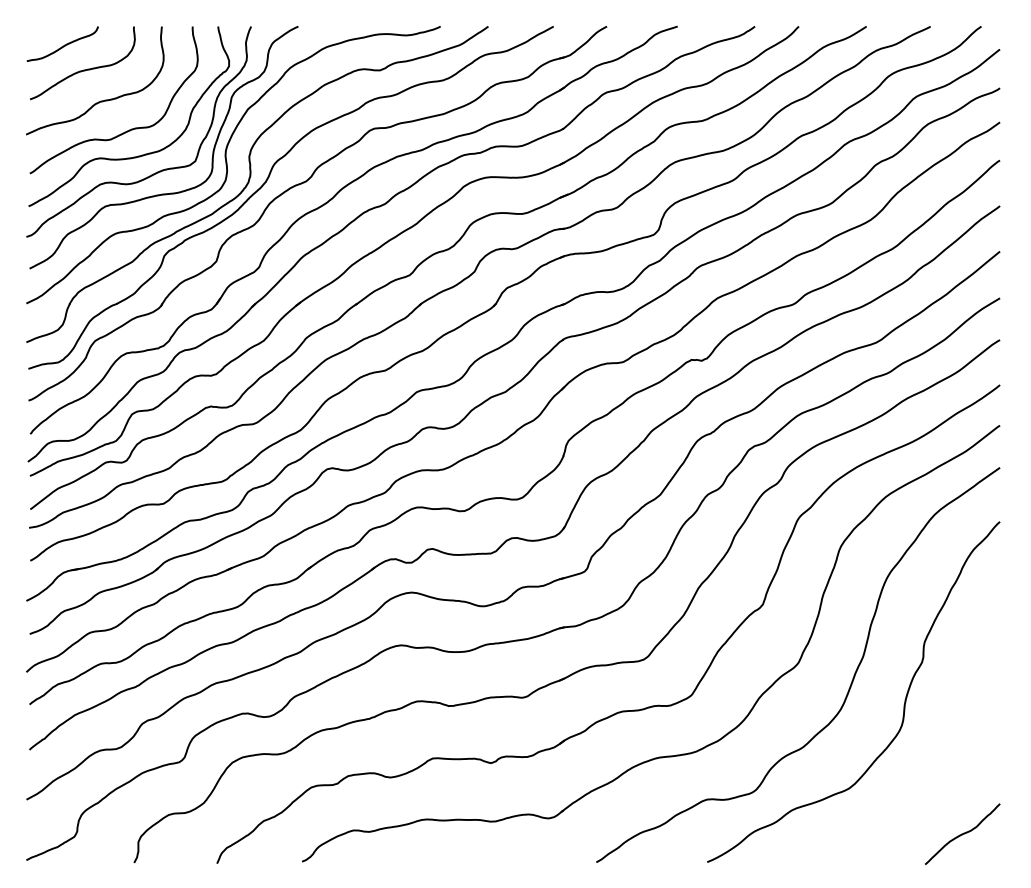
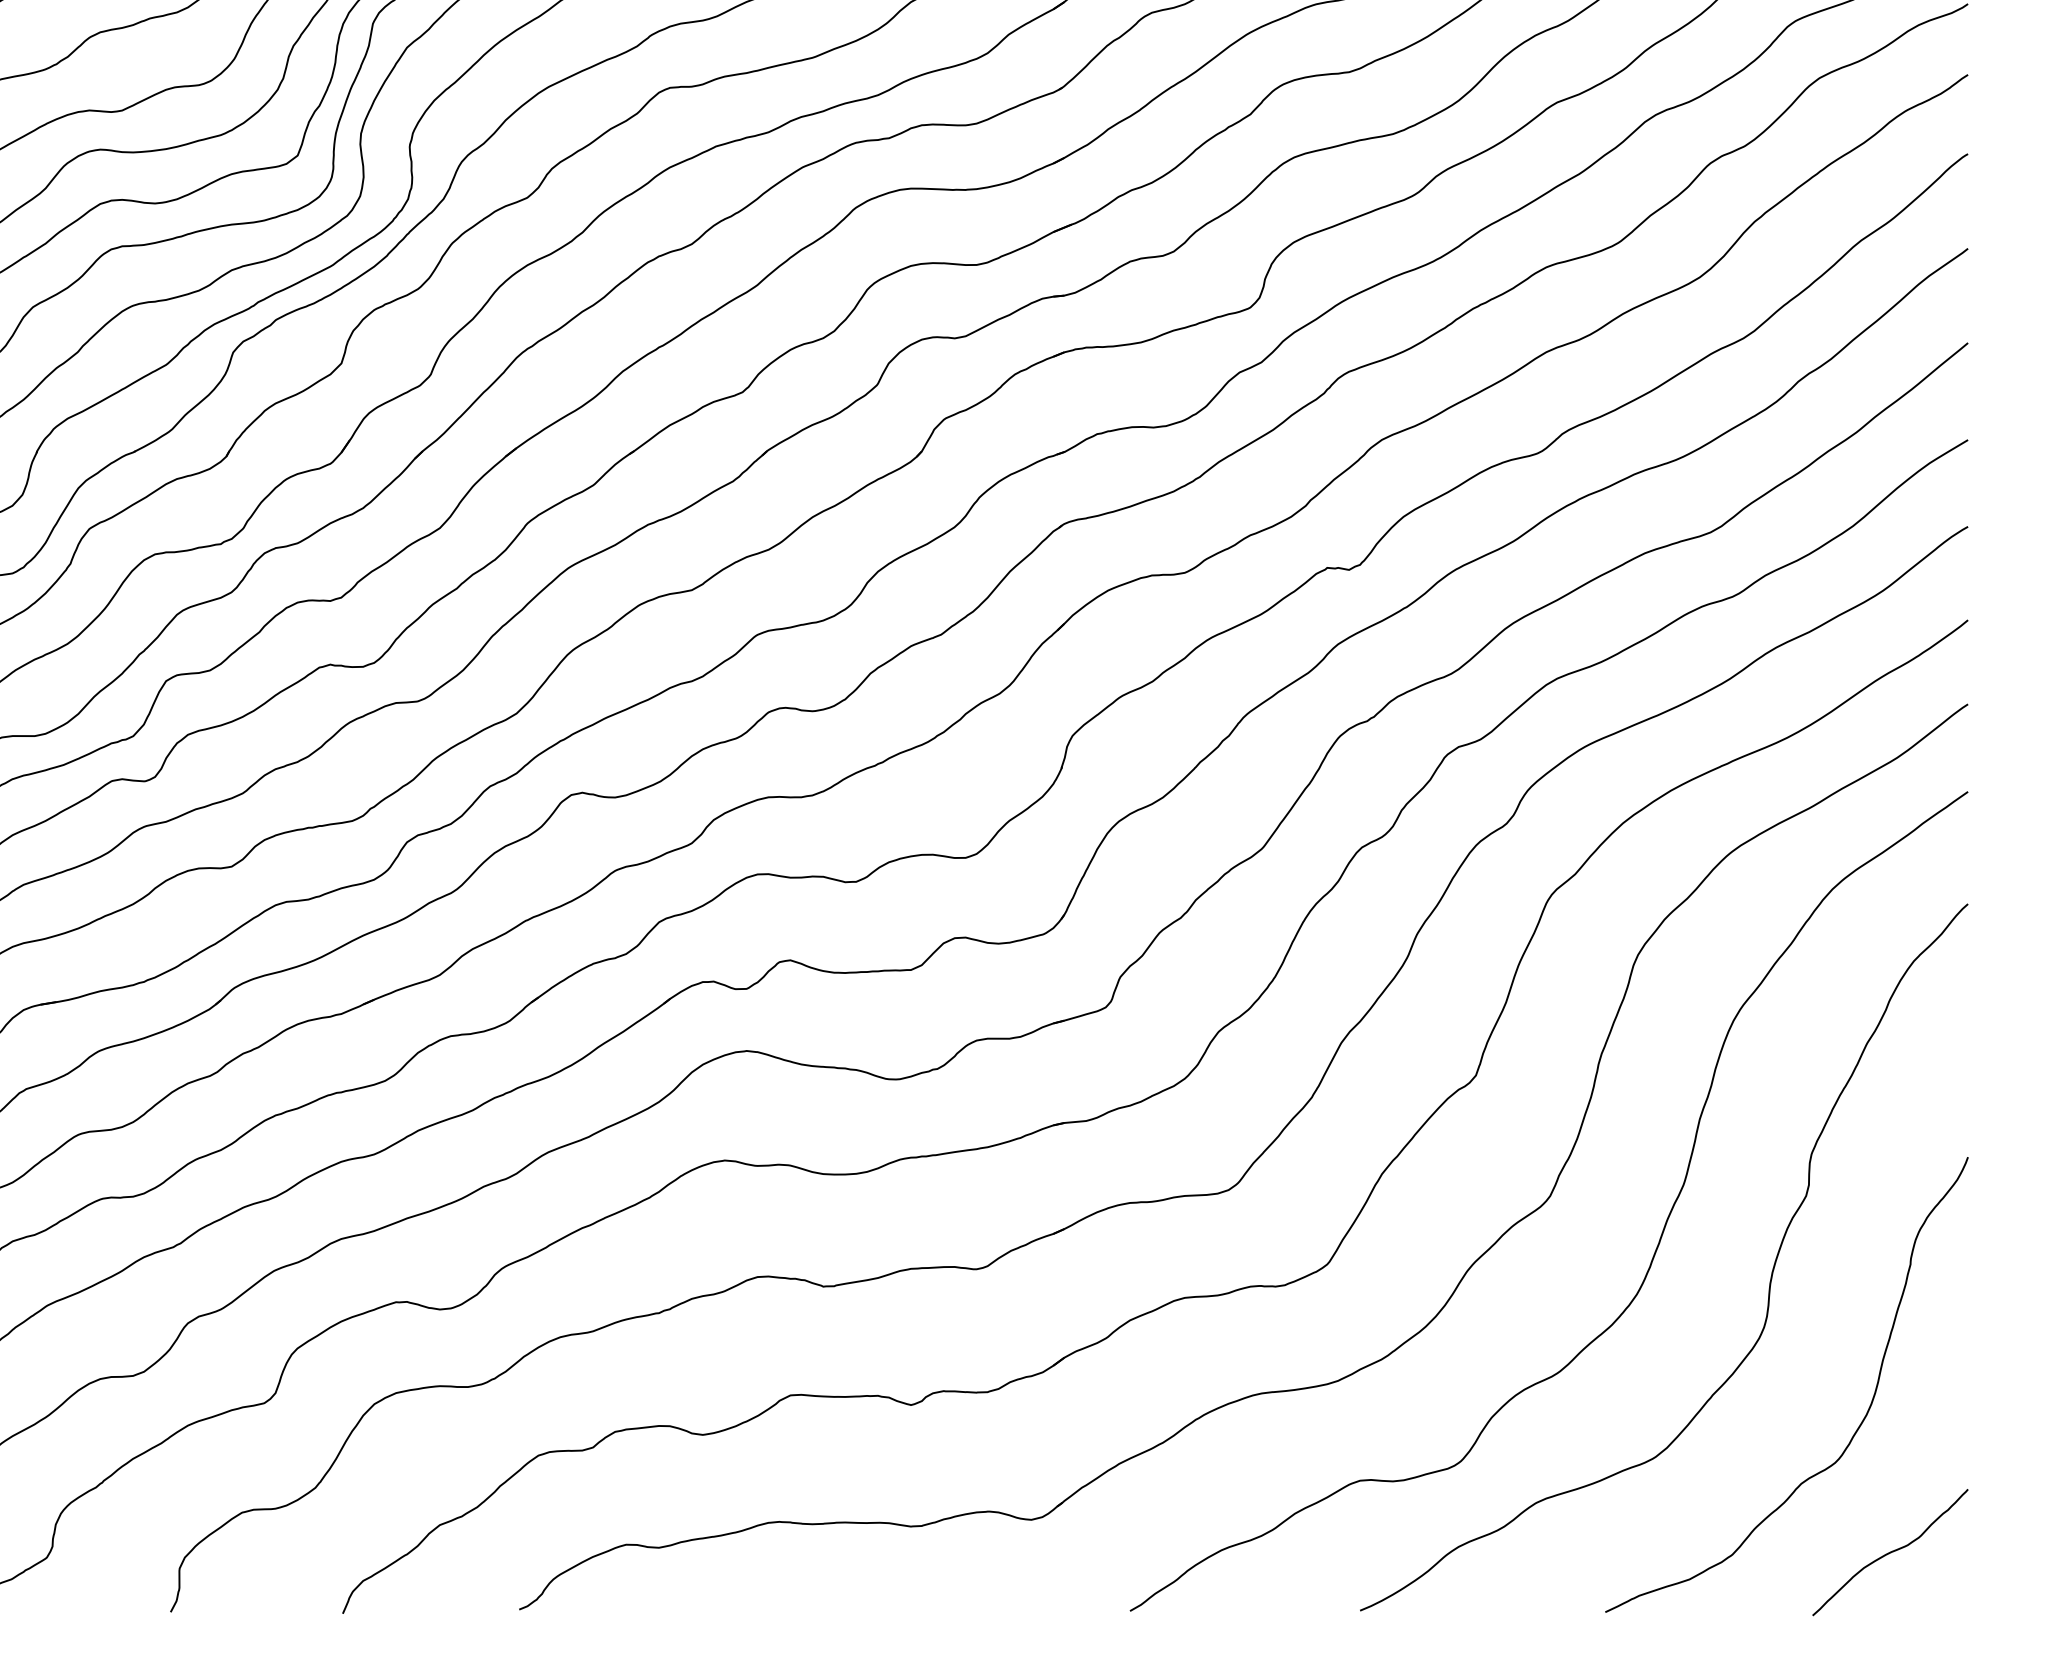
curve: (944, 776) -> (1852, 1432), added

